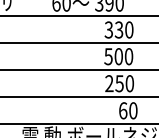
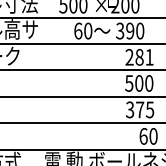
text: (119, 29) -> (139, 56), 330 -> 281
text: (120, 83) -> (140, 109), 250 -> 375

